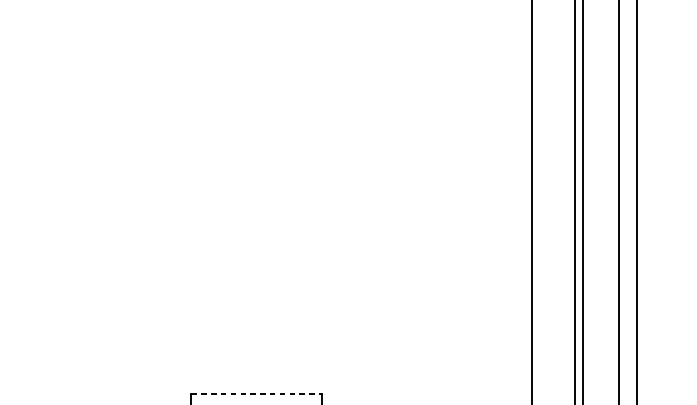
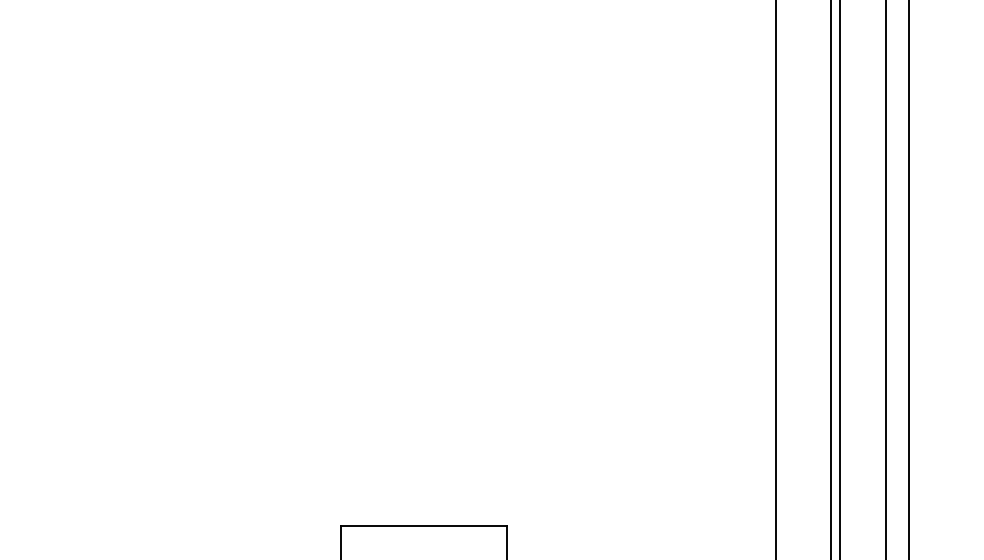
line: (257, 393) -> (424, 525), dashed -> solid

